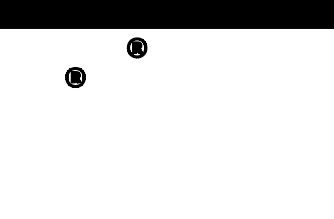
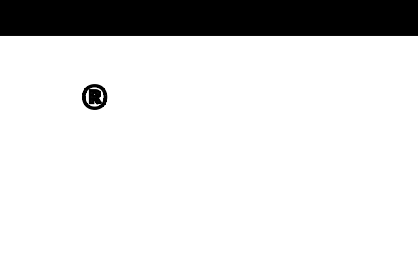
part: (137, 47) -> (171, 59), removed

